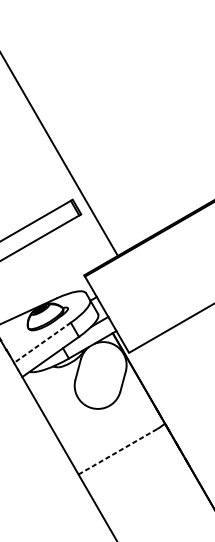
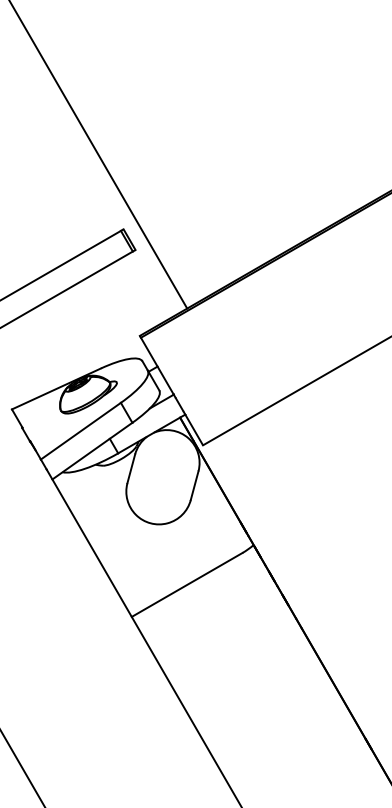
line: (42, 343) -> (80, 431), dashed -> solid
line: (118, 452) -> (187, 585), dashed -> solid

